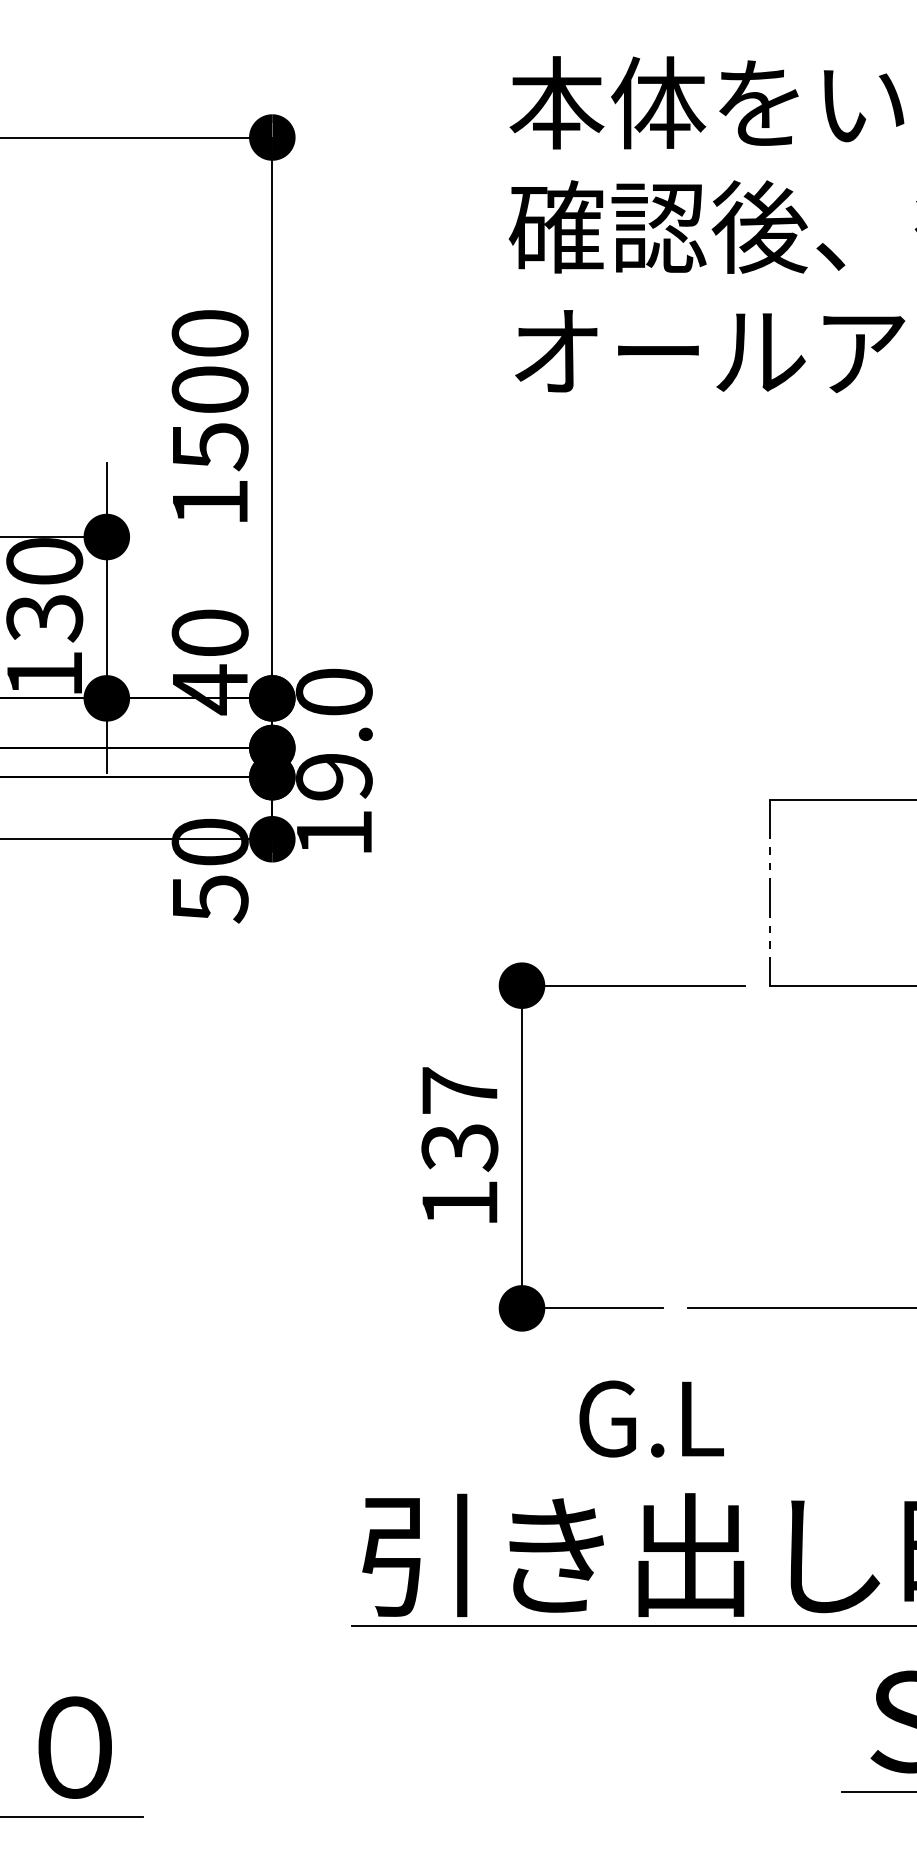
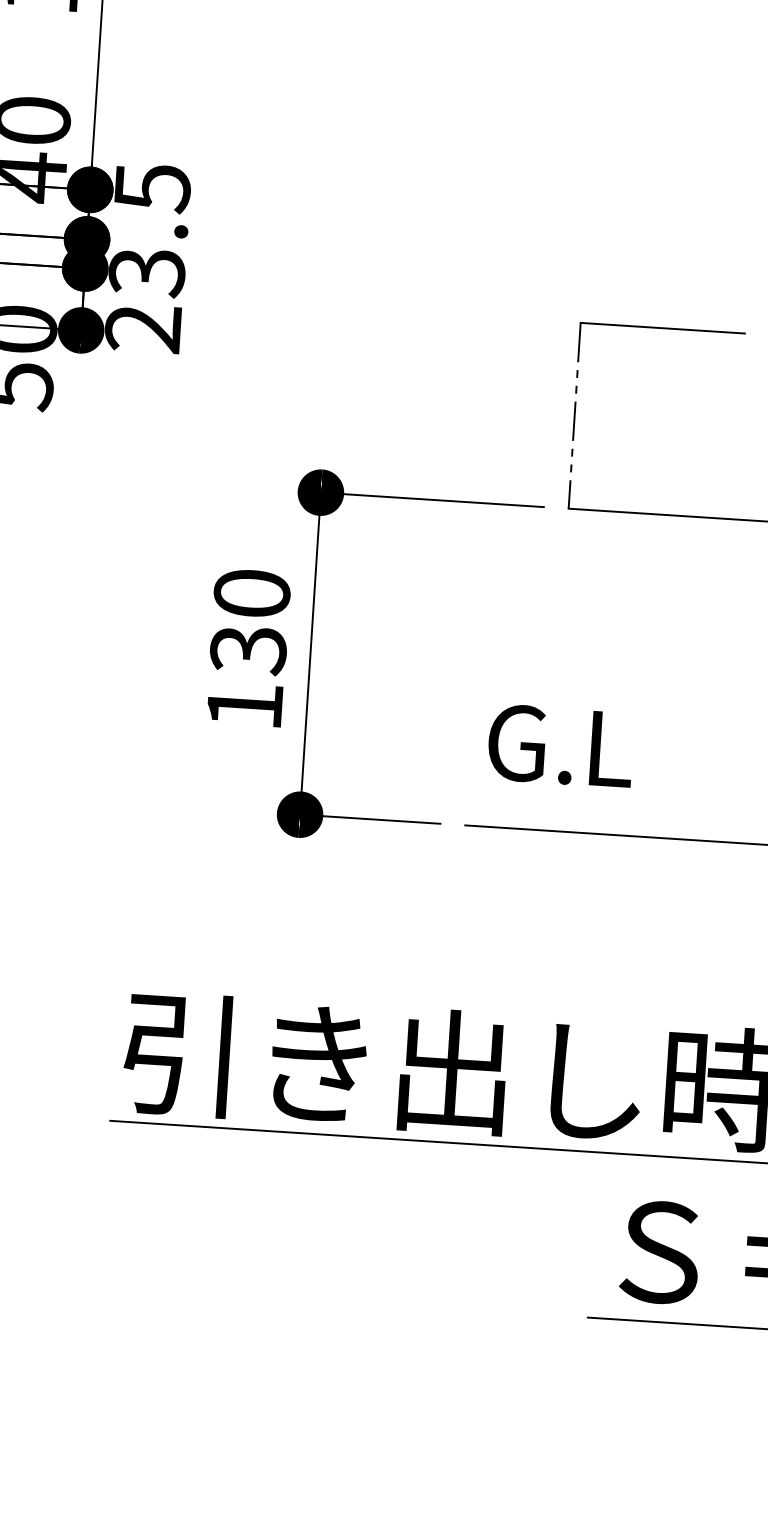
text: (333, 762) -> (147, 257), 19.0 -> 23.5
text: (459, 1090) -> (251, 593), 137 -> 130
text: (651, 1418) -> (560, 745), moved

